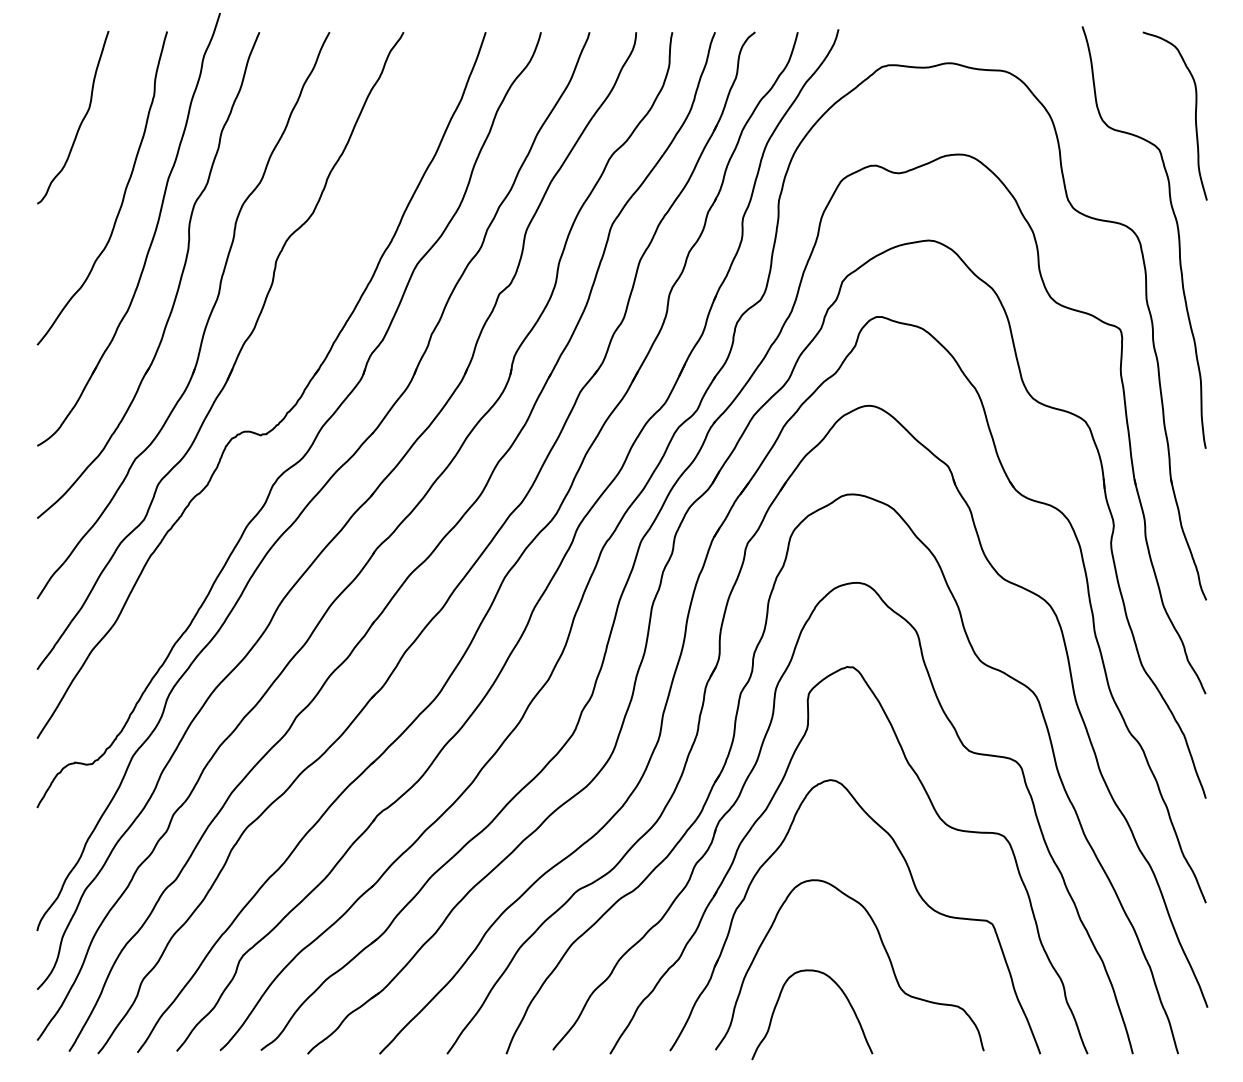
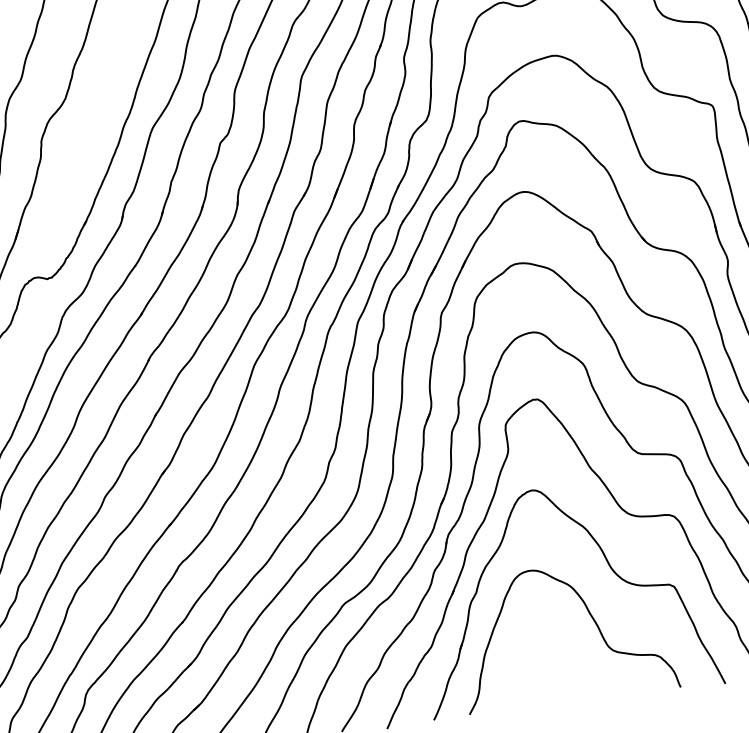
curve: (778, 1002) -> (514, 670), removed

